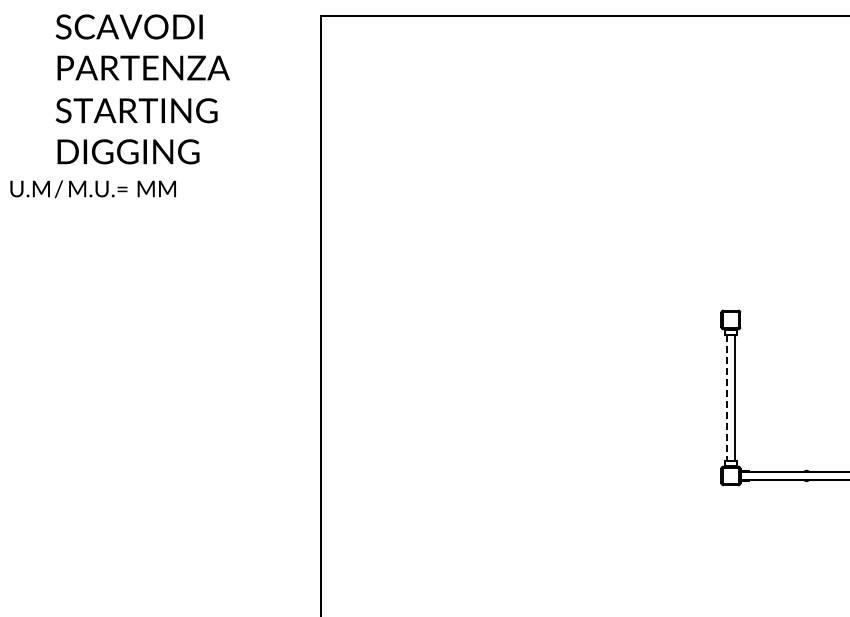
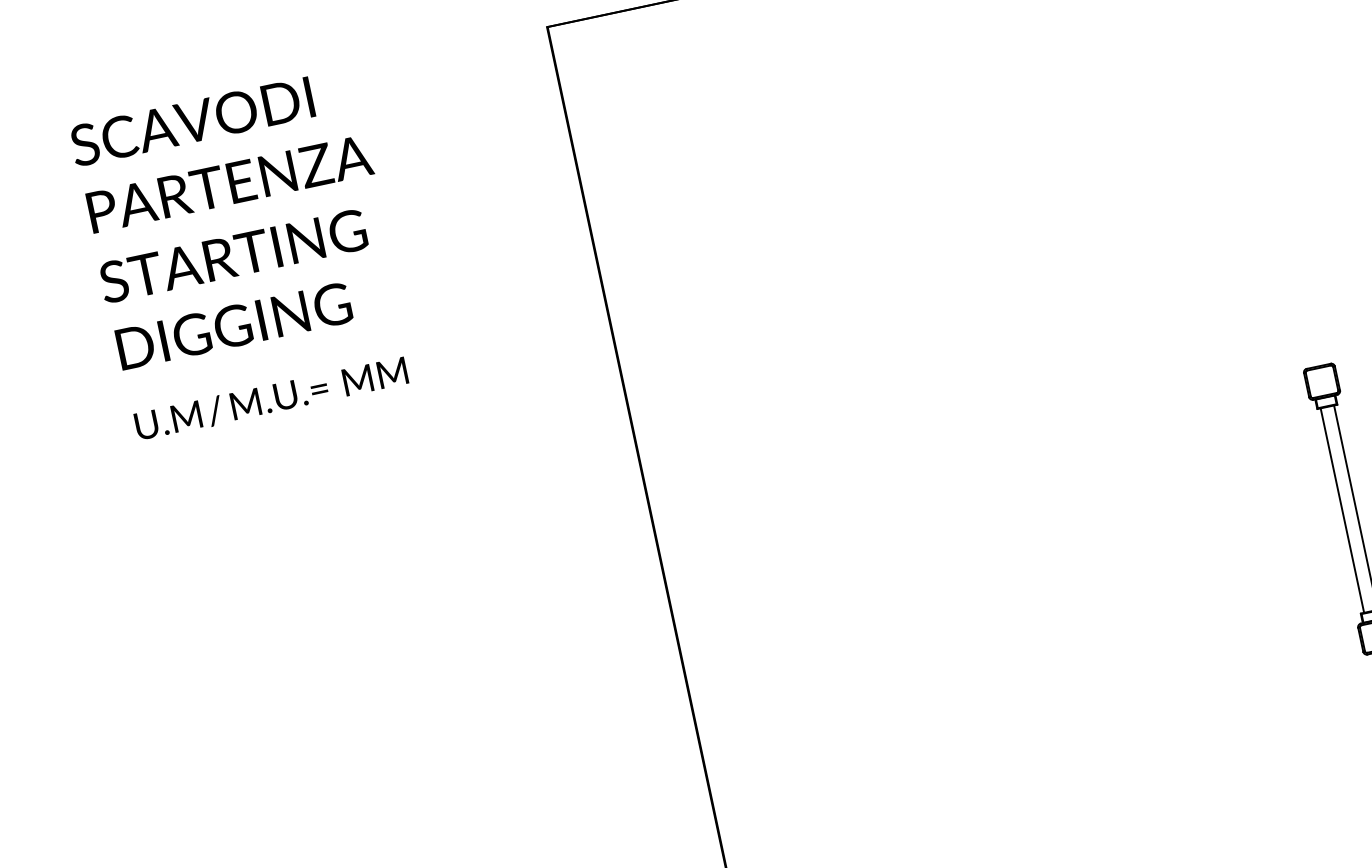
text: (142, 47) -> (220, 150), moved
text: (136, 131) -> (240, 290), moved
text: (92, 189) -> (270, 399), moved
line: (726, 397) -> (1341, 509), dashed -> solid

